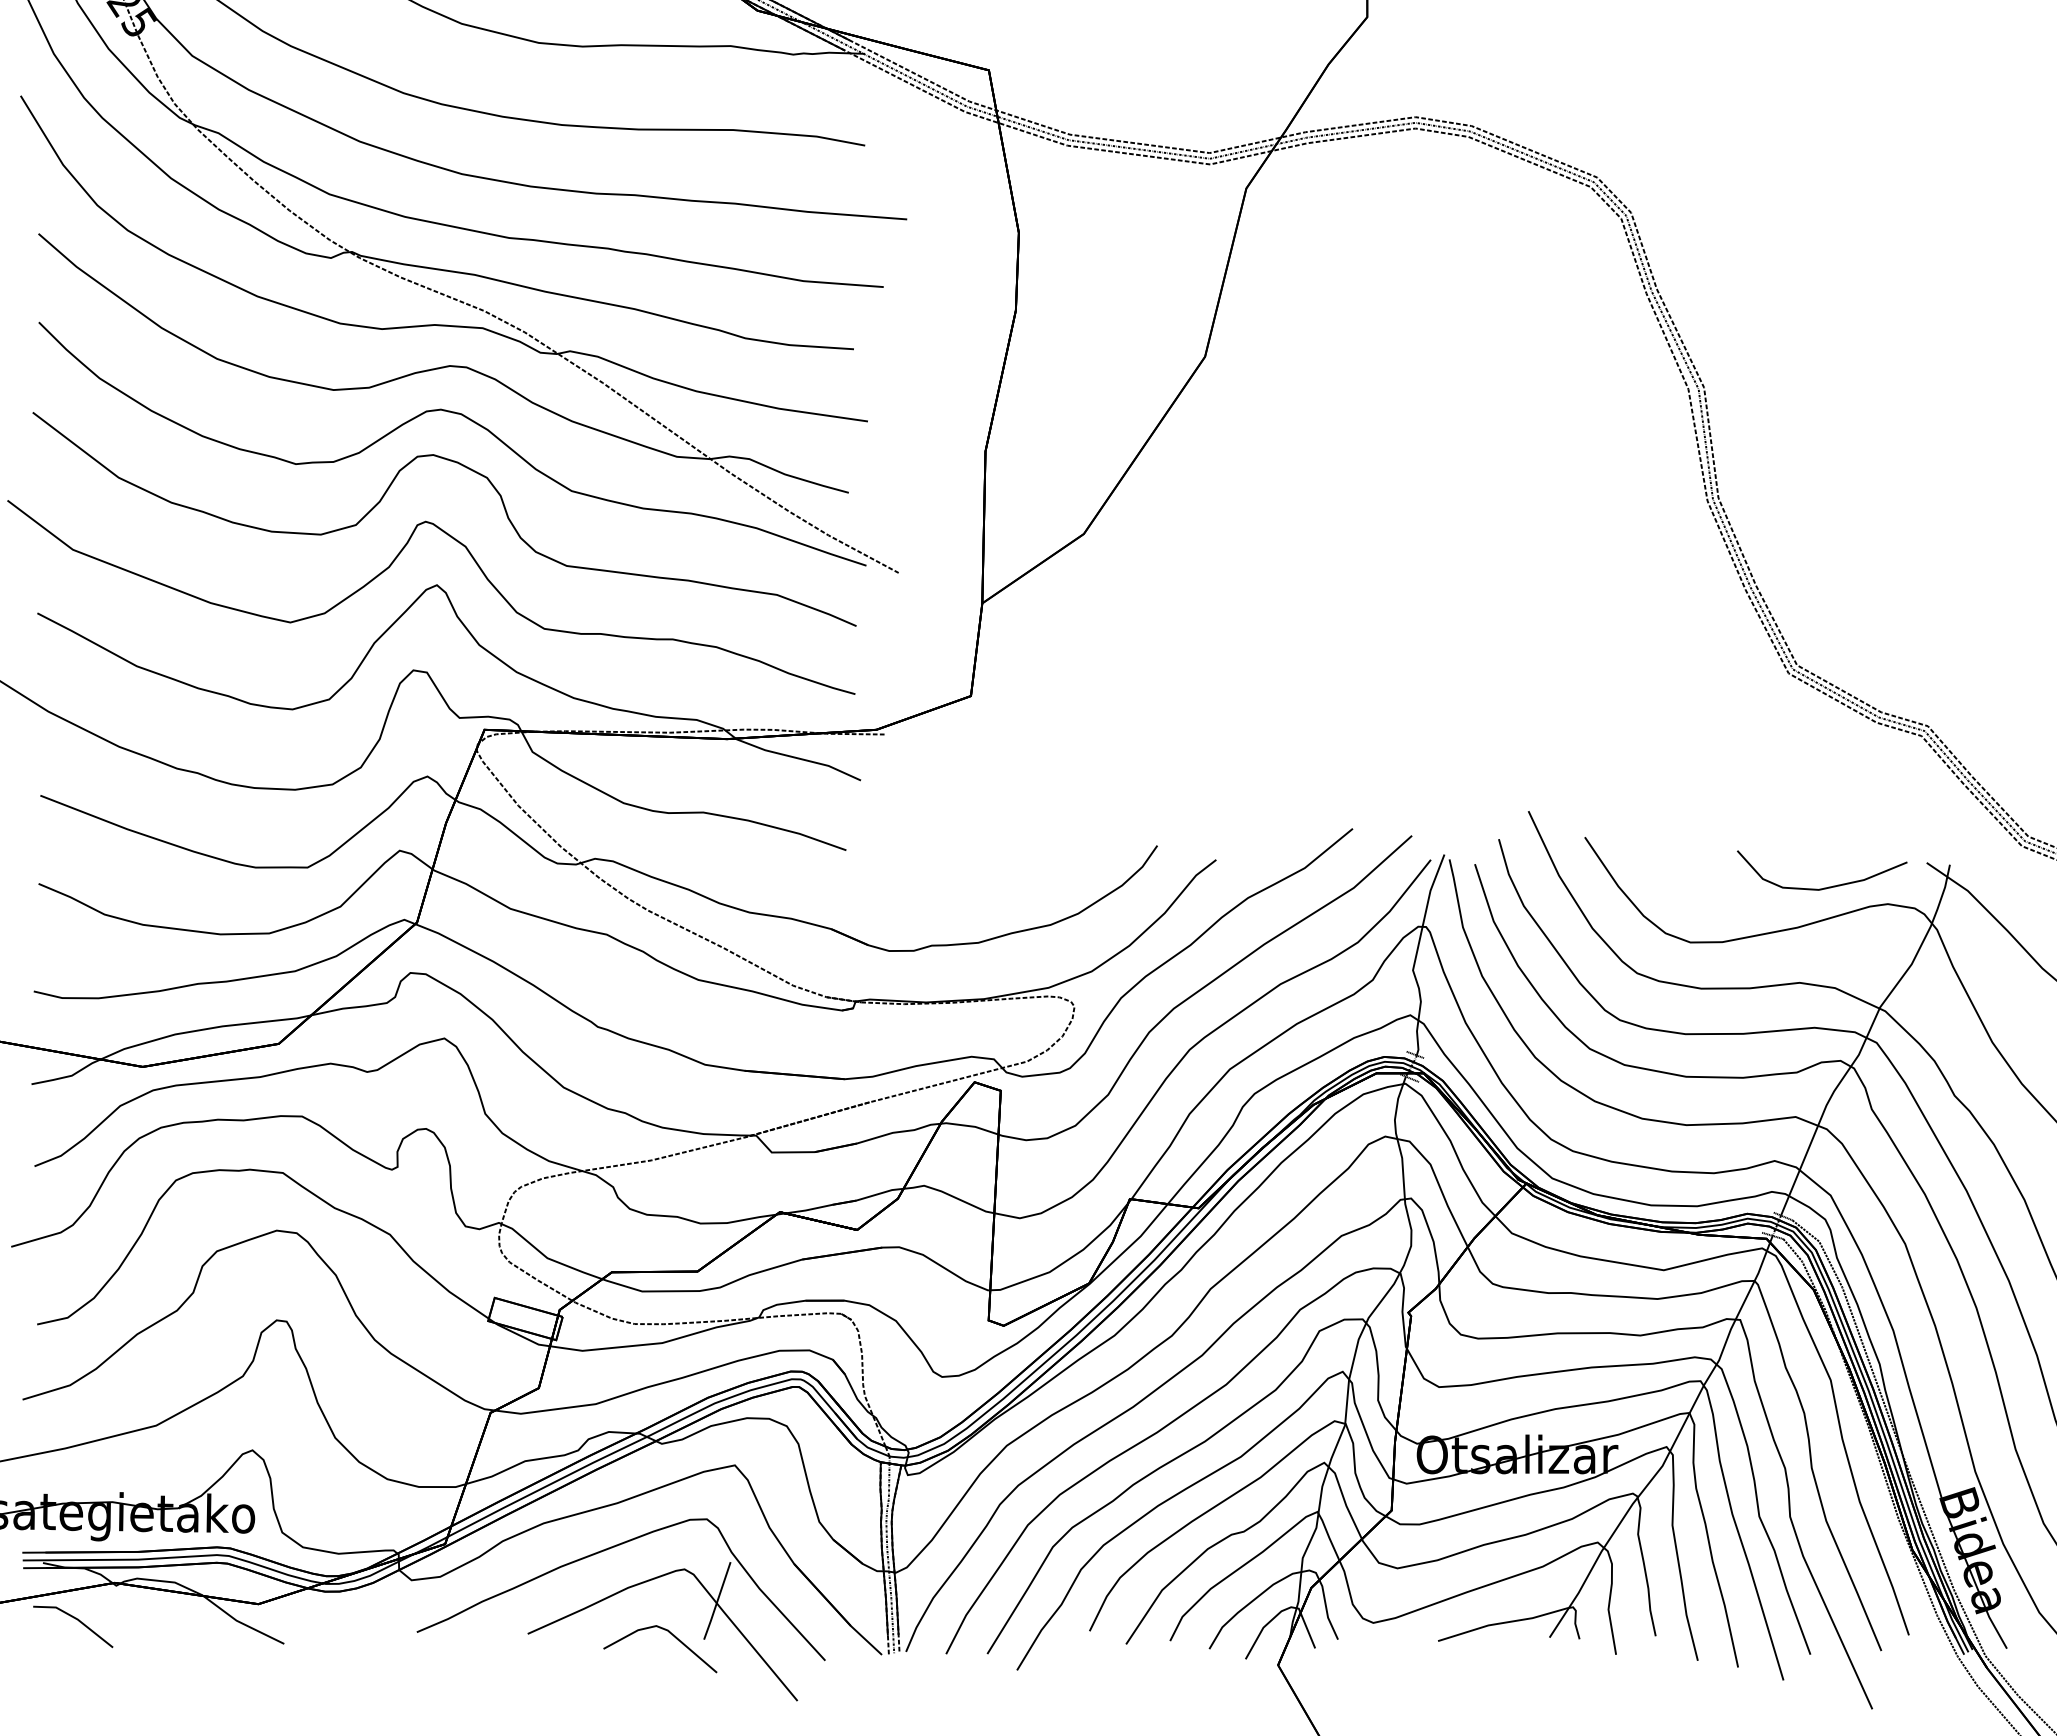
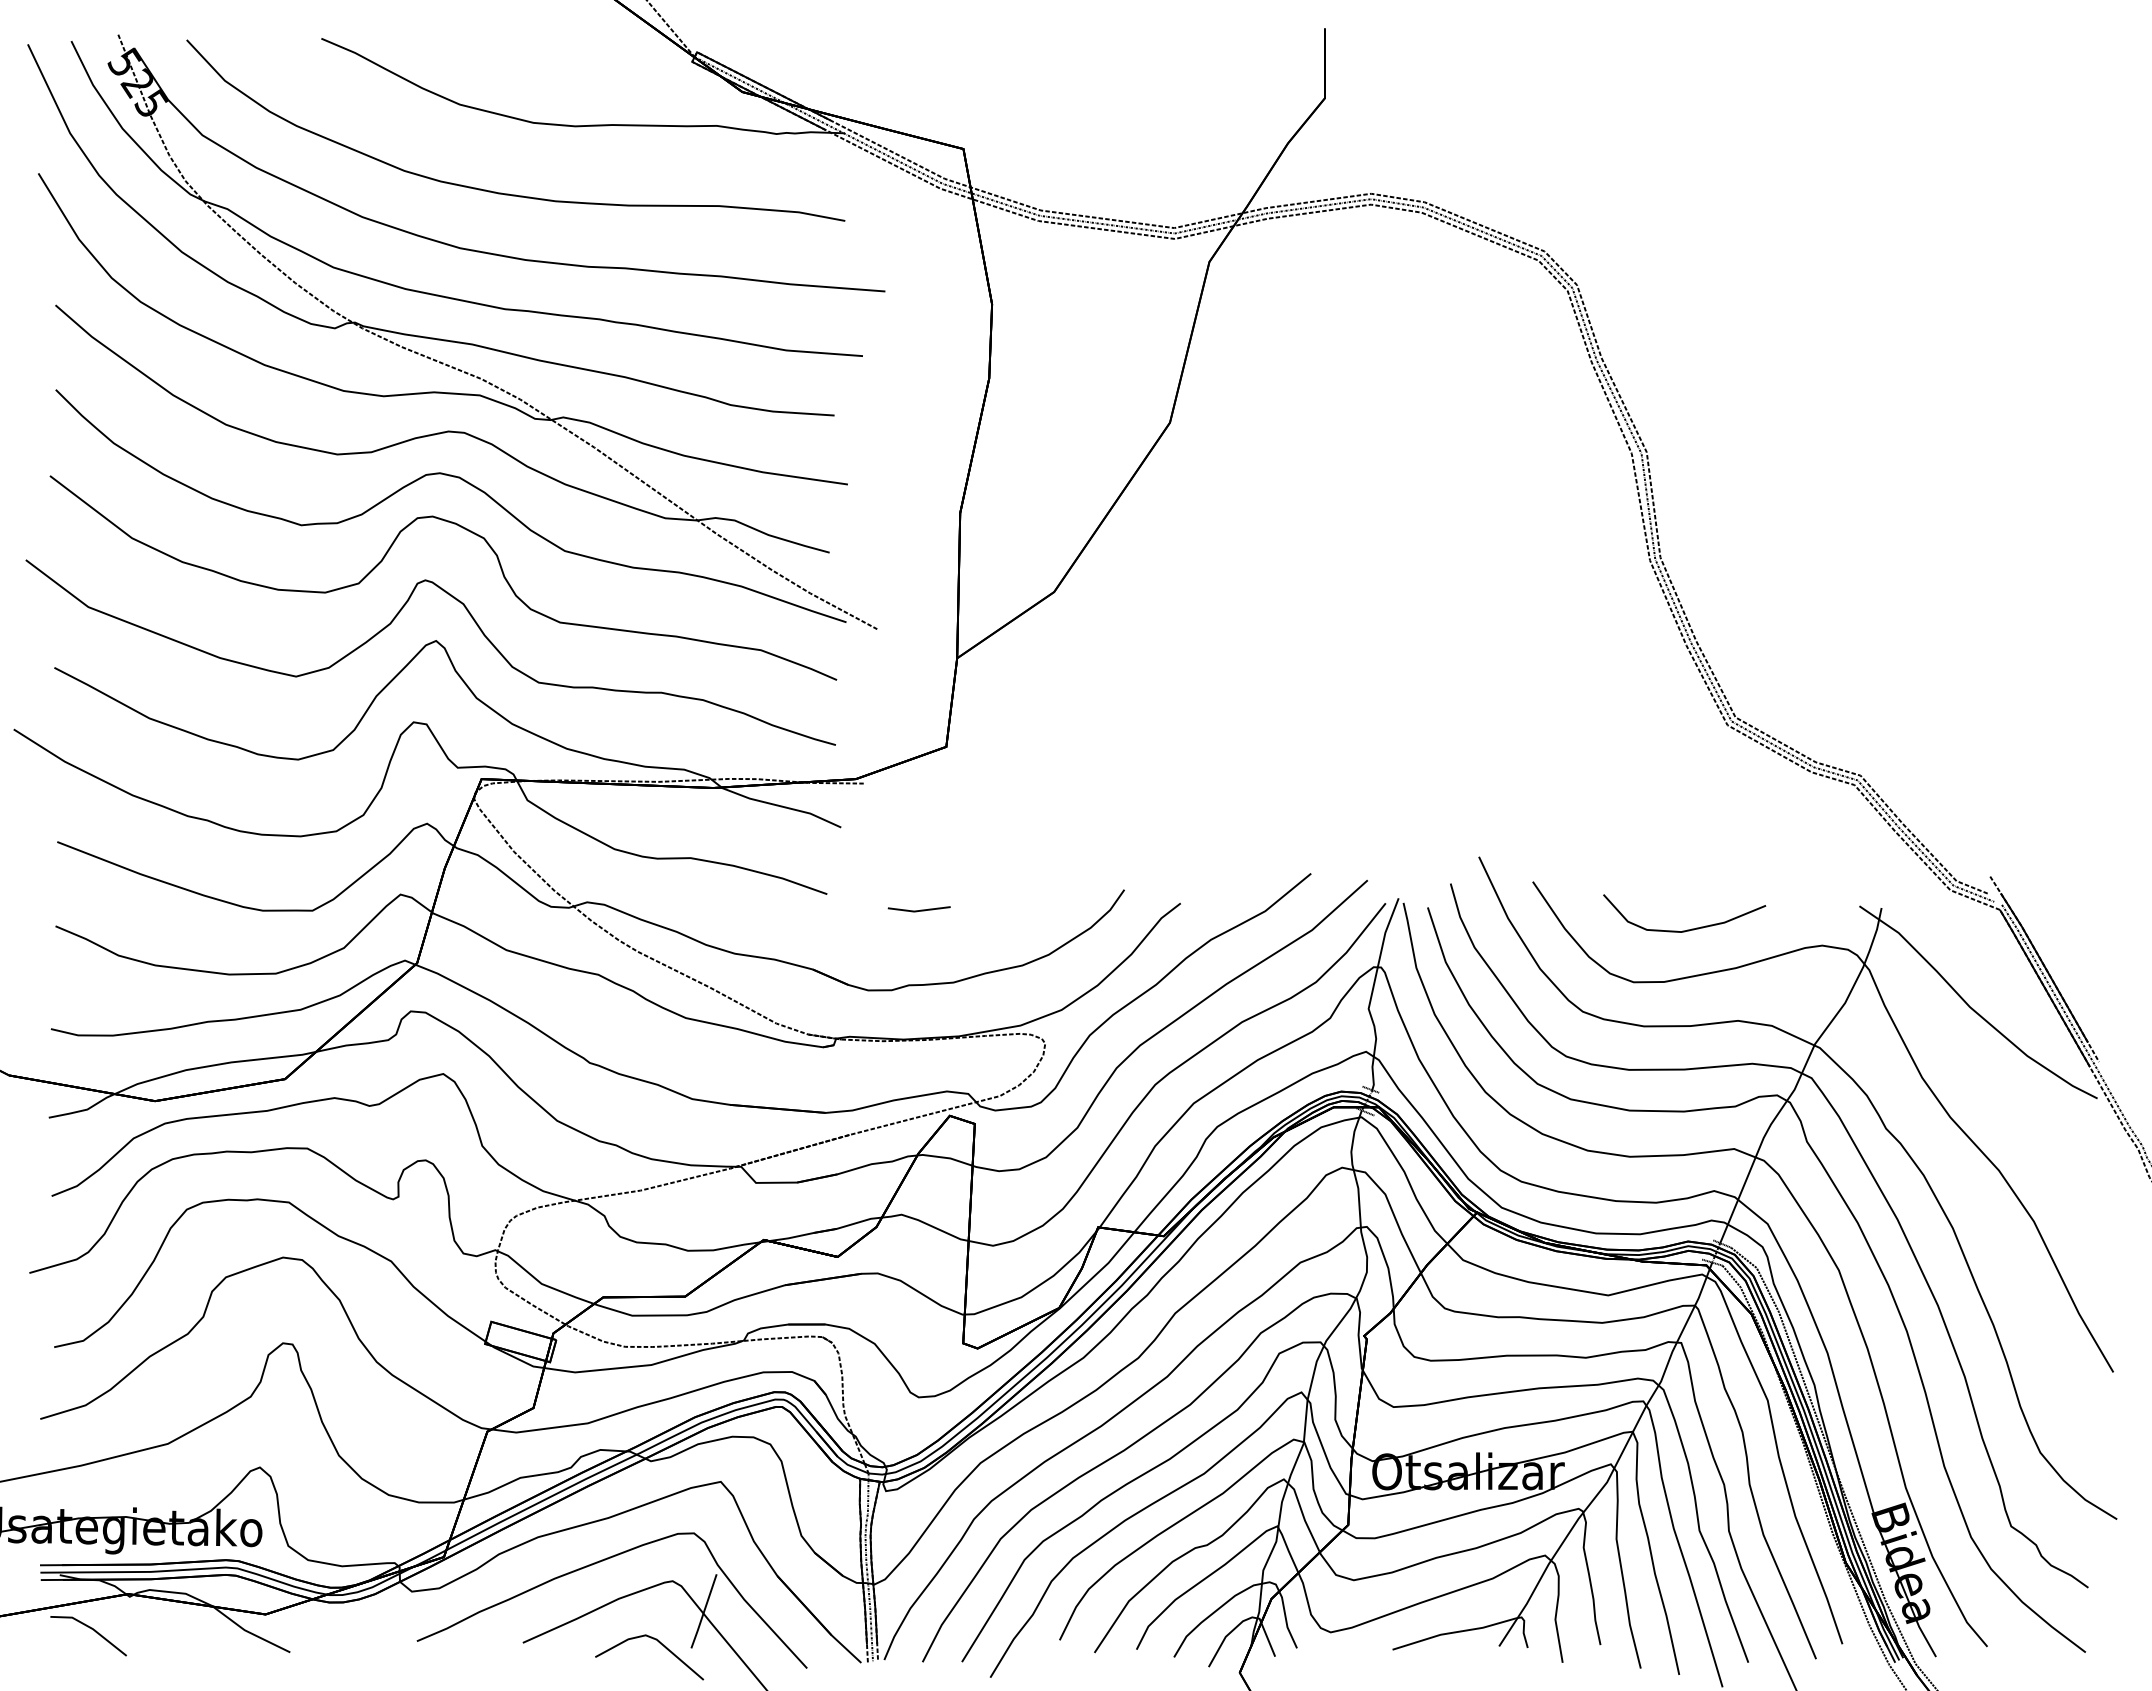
line: (941, 867) -> (918, 910), added
curve: (1825, 887) -> (1687, 929), moved

